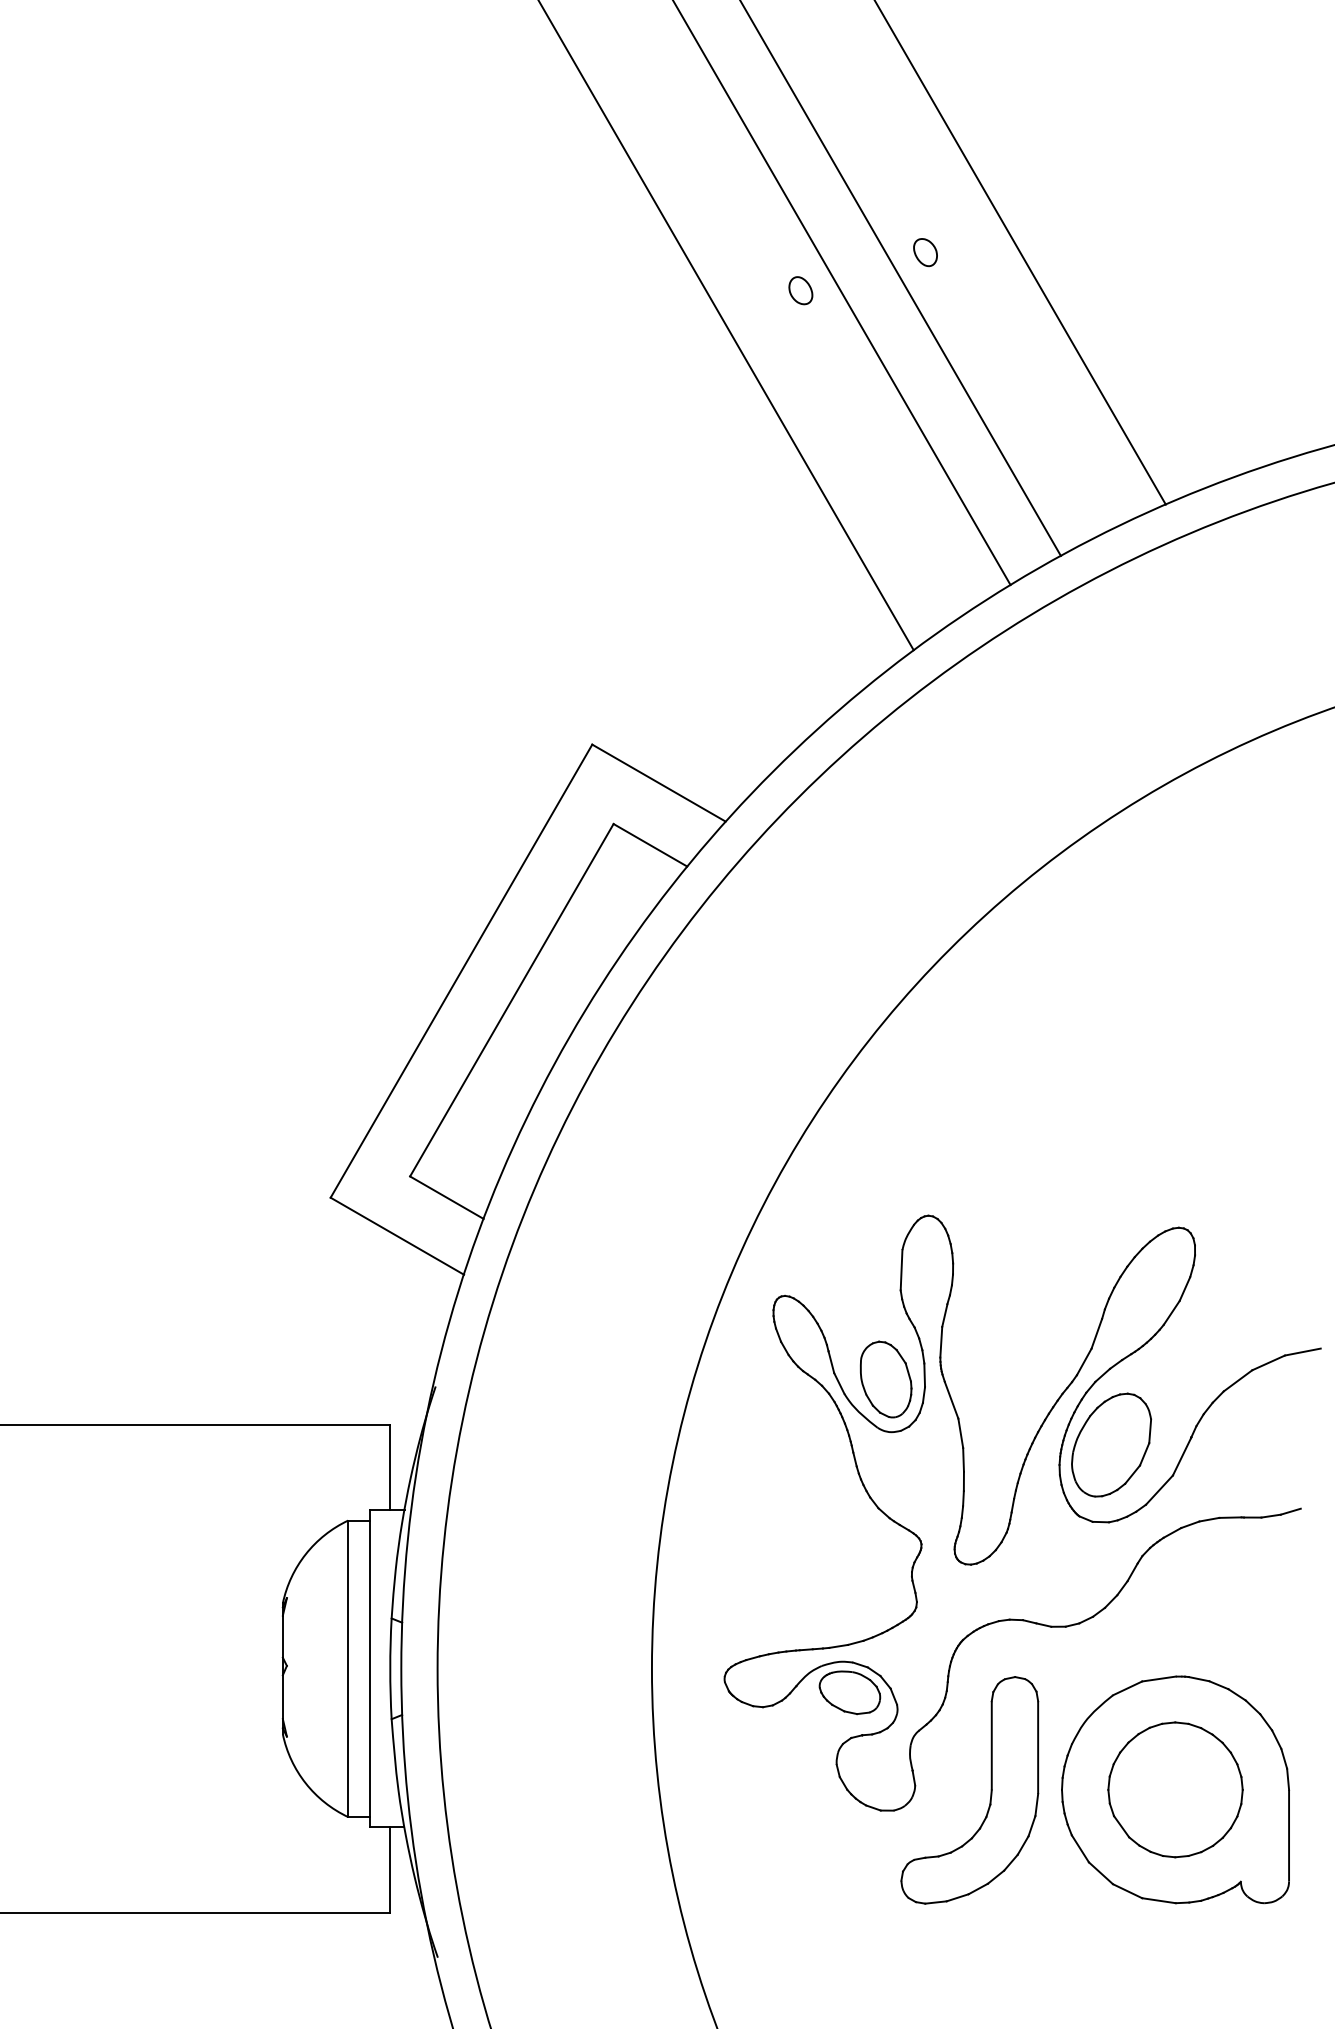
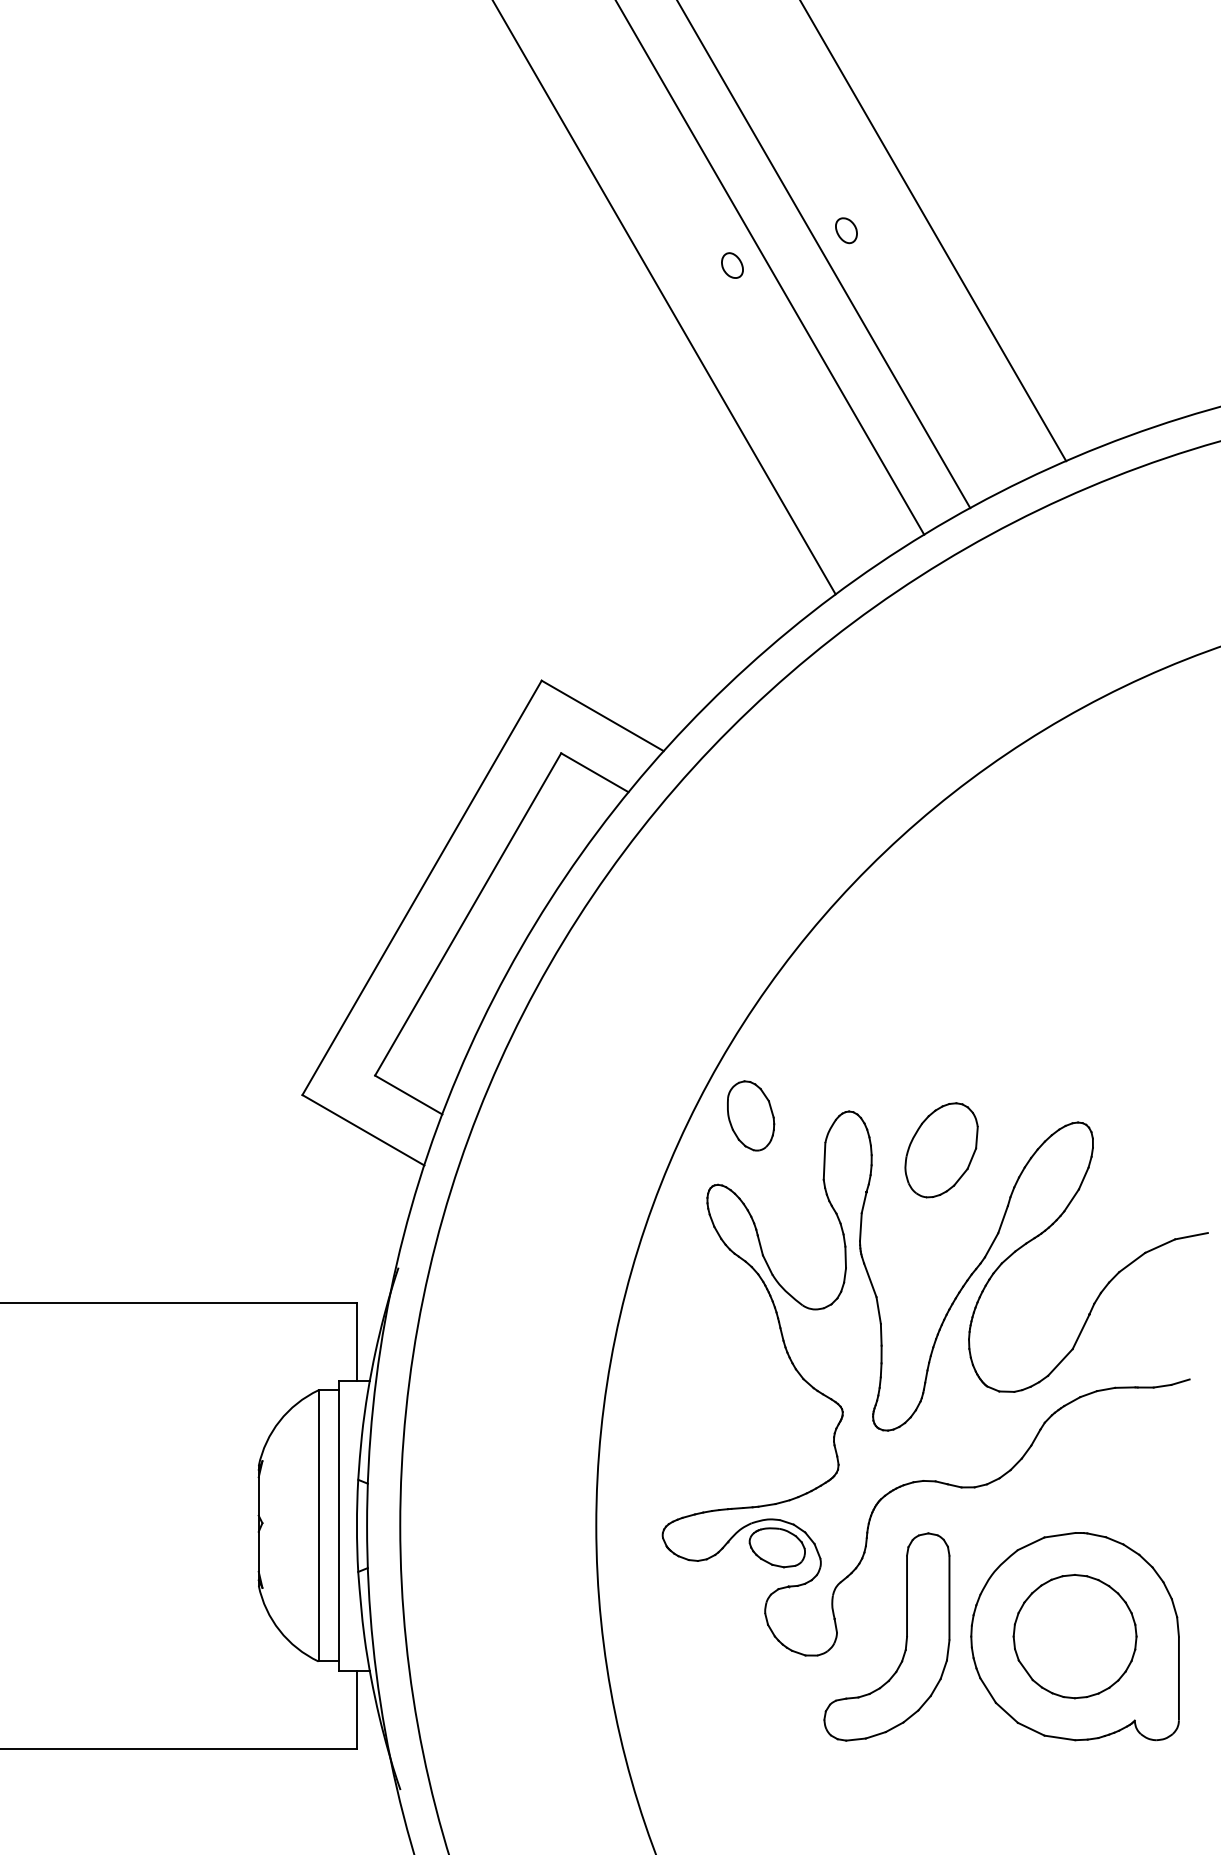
part: (885, 1379) -> (750, 1115), moved
part: (1111, 1444) -> (941, 1149), moved

